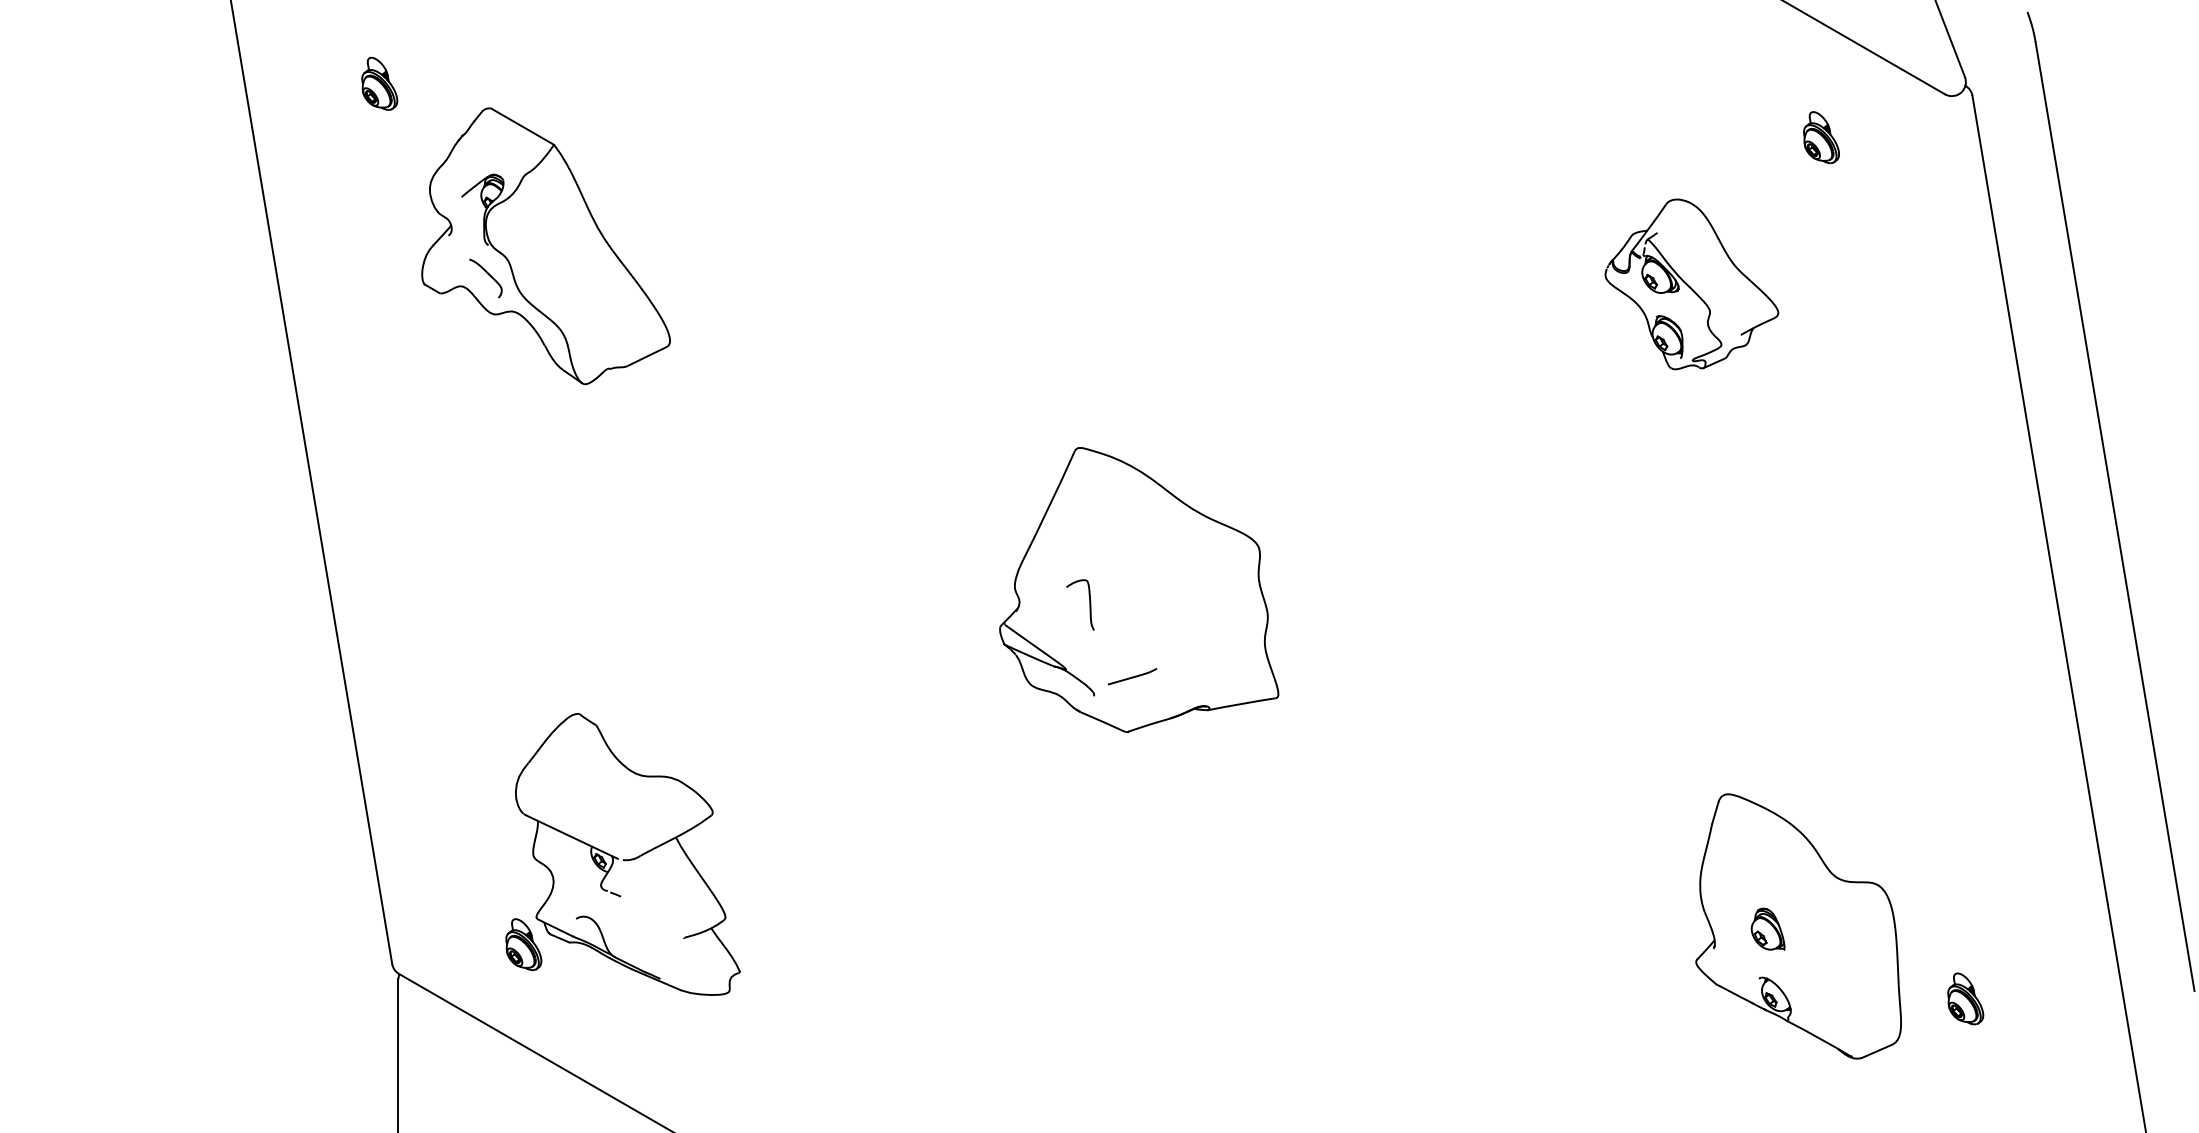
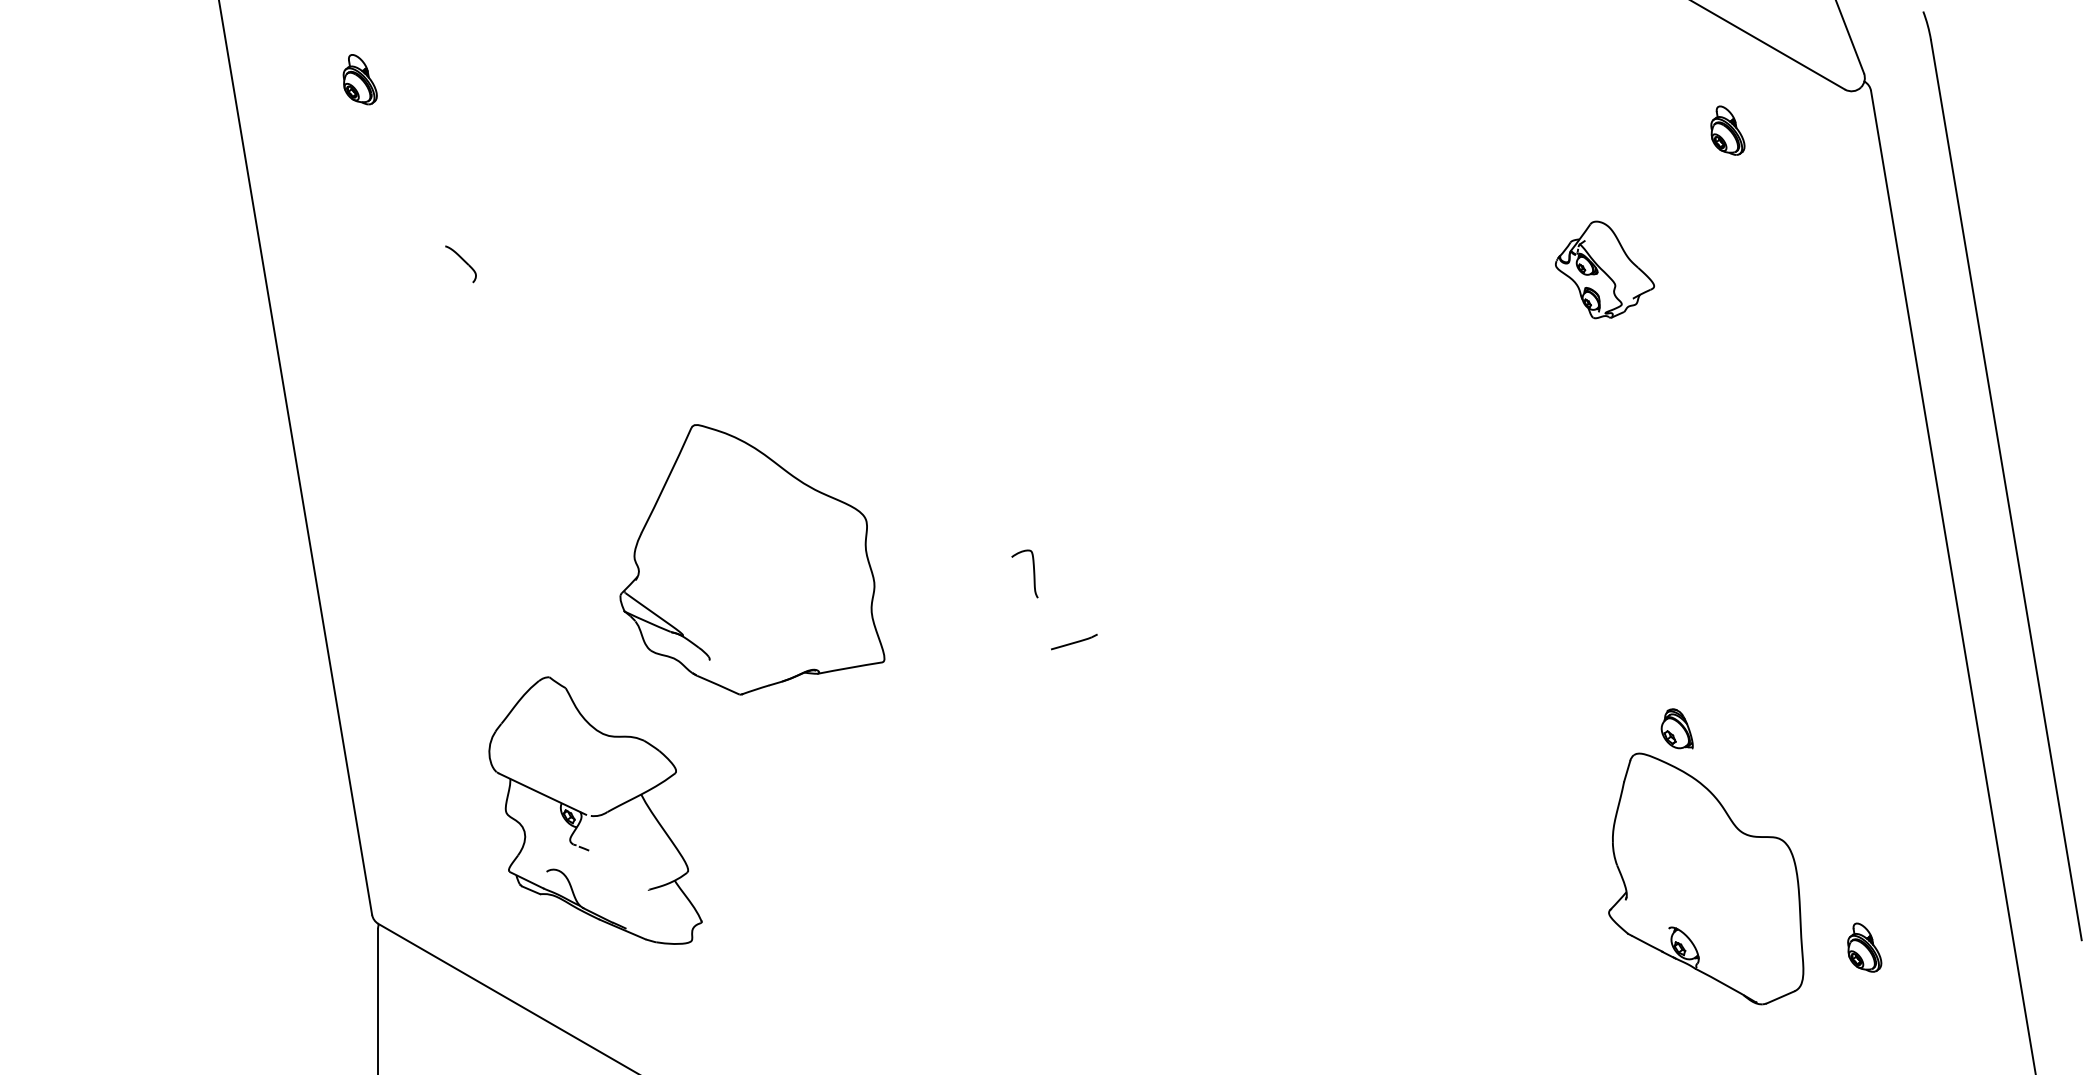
part: (545, 246) -> (517, 233), removed
part: (1691, 284) -> (1604, 269), size x0.6
part: (1139, 589) -> (752, 559), moved
part: (1767, 928) -> (1676, 728), moved
part: (523, 944) -> (496, 896), removed

